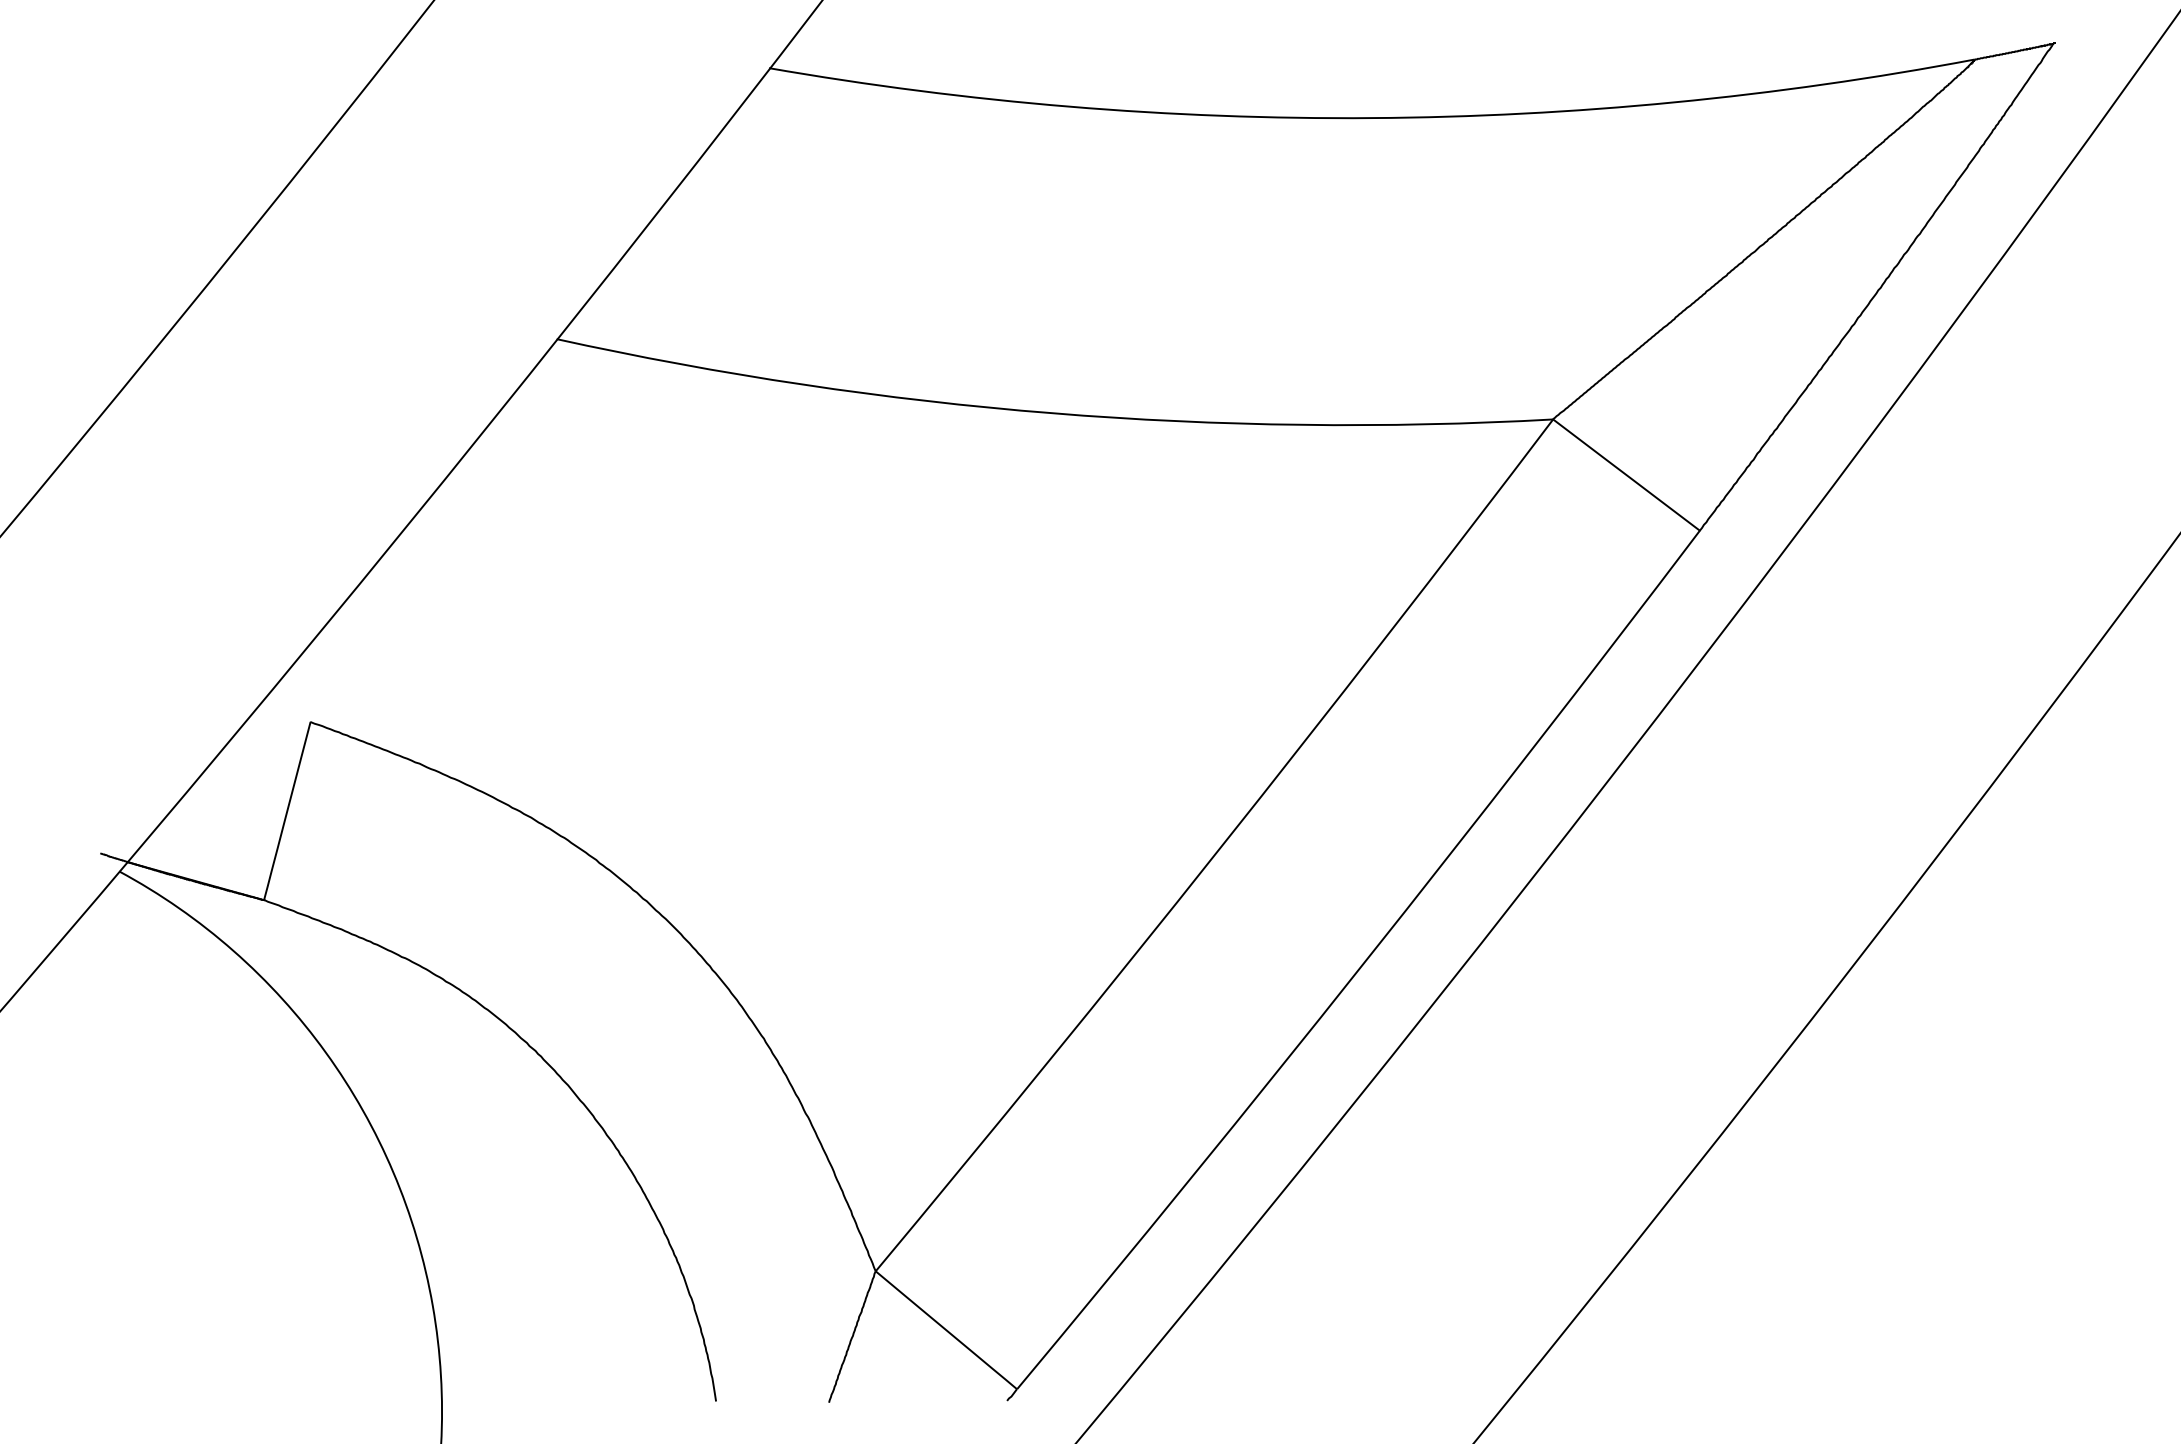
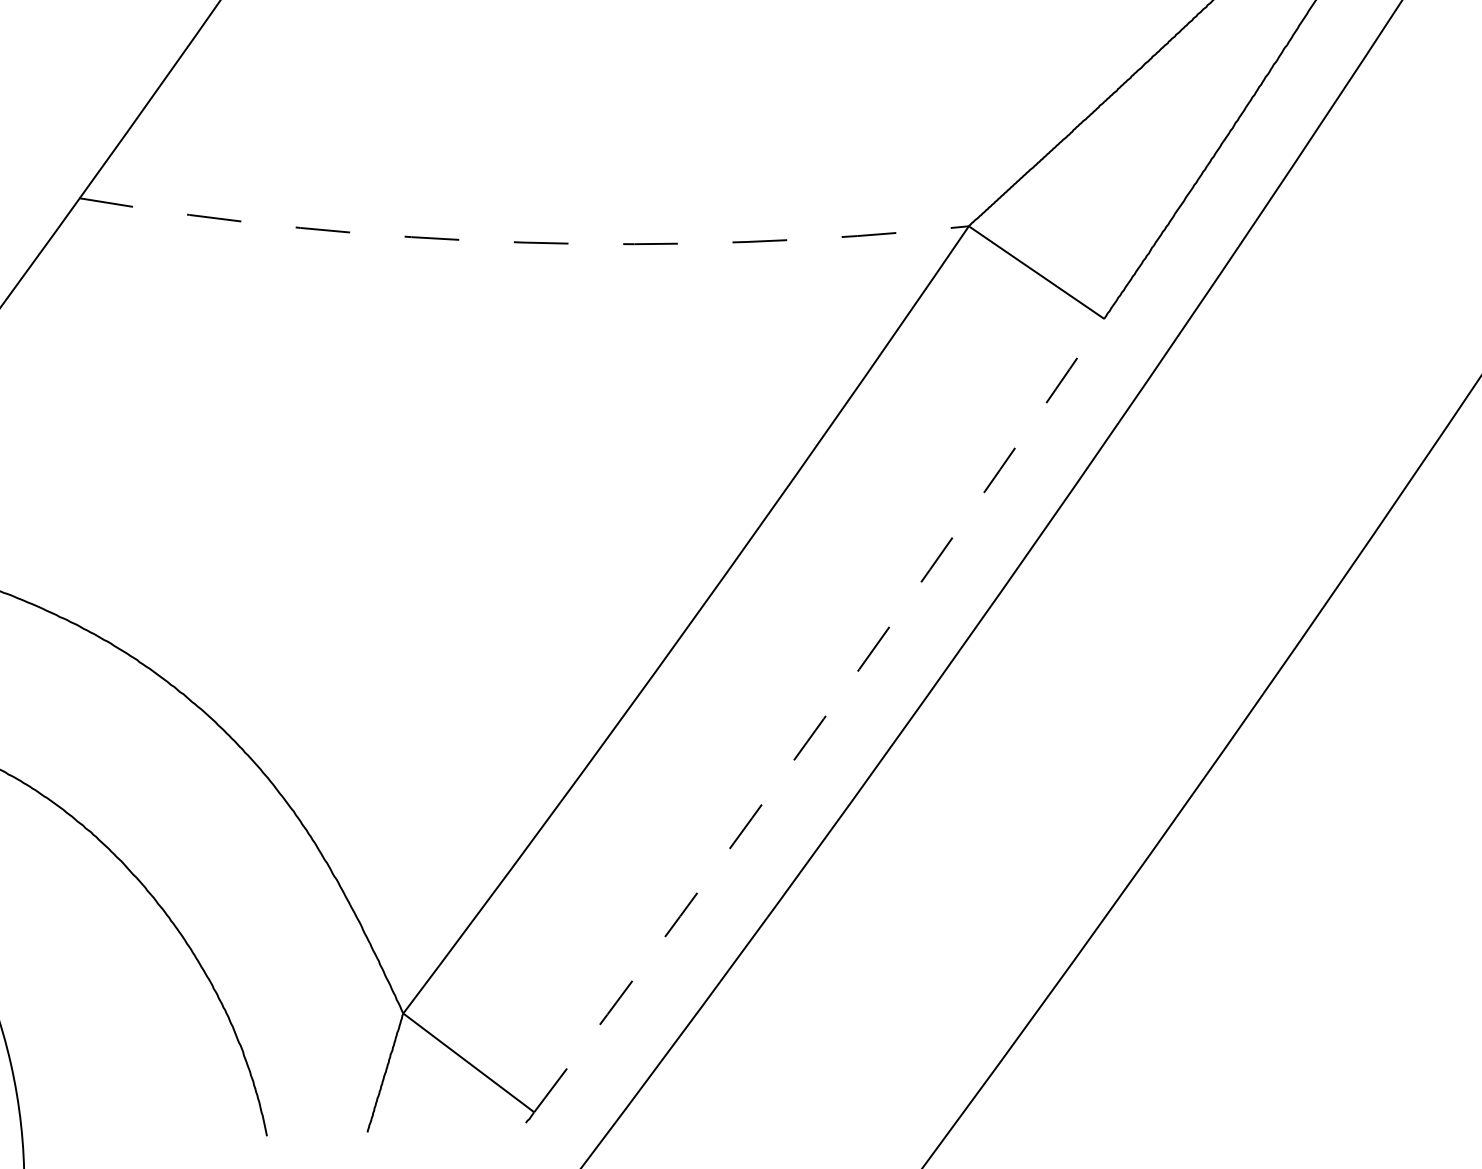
arc: (1052, 413) -> (523, 242), solid -> dashed
arc: (1363, 963) -> (823, 718), solid -> dashed

